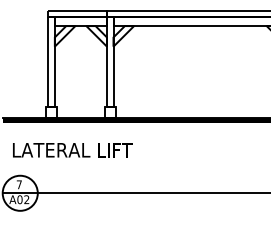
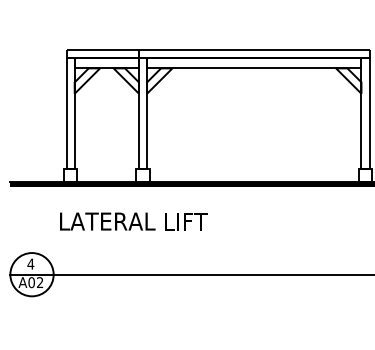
text: (72, 150) -> (133, 221), moved
text: (19, 184) -> (30, 263), 7 -> 4

